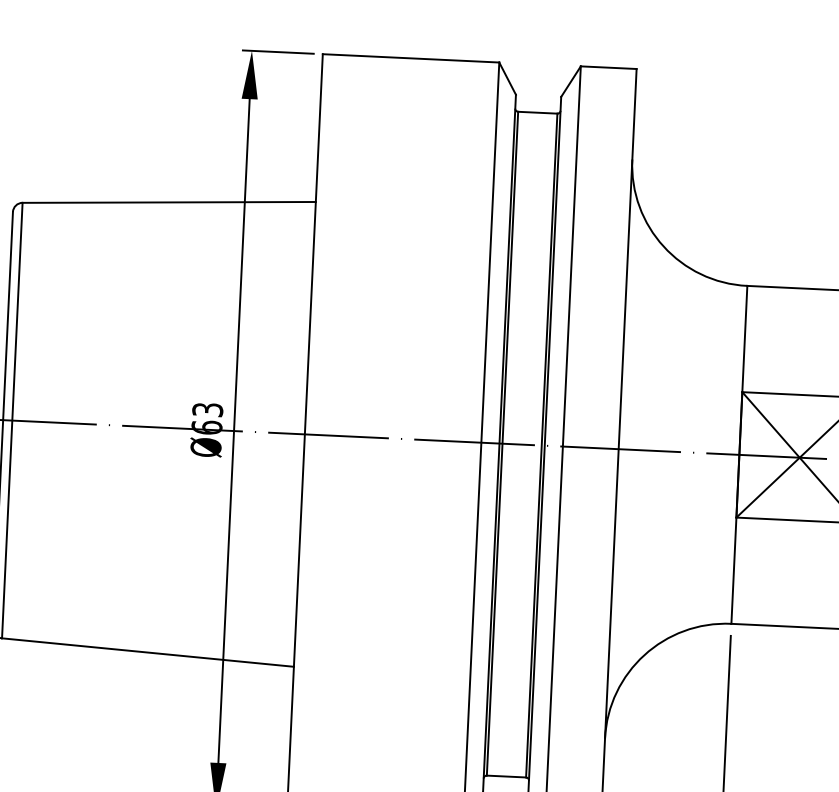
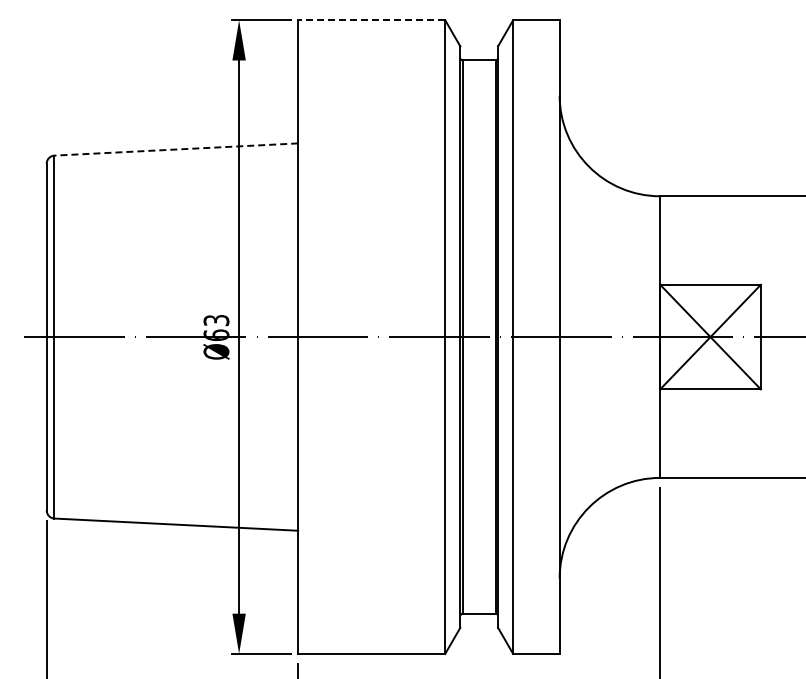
line: (410, 58) -> (371, 20), solid -> dashed
line: (168, 202) -> (175, 149), solid -> dashed

